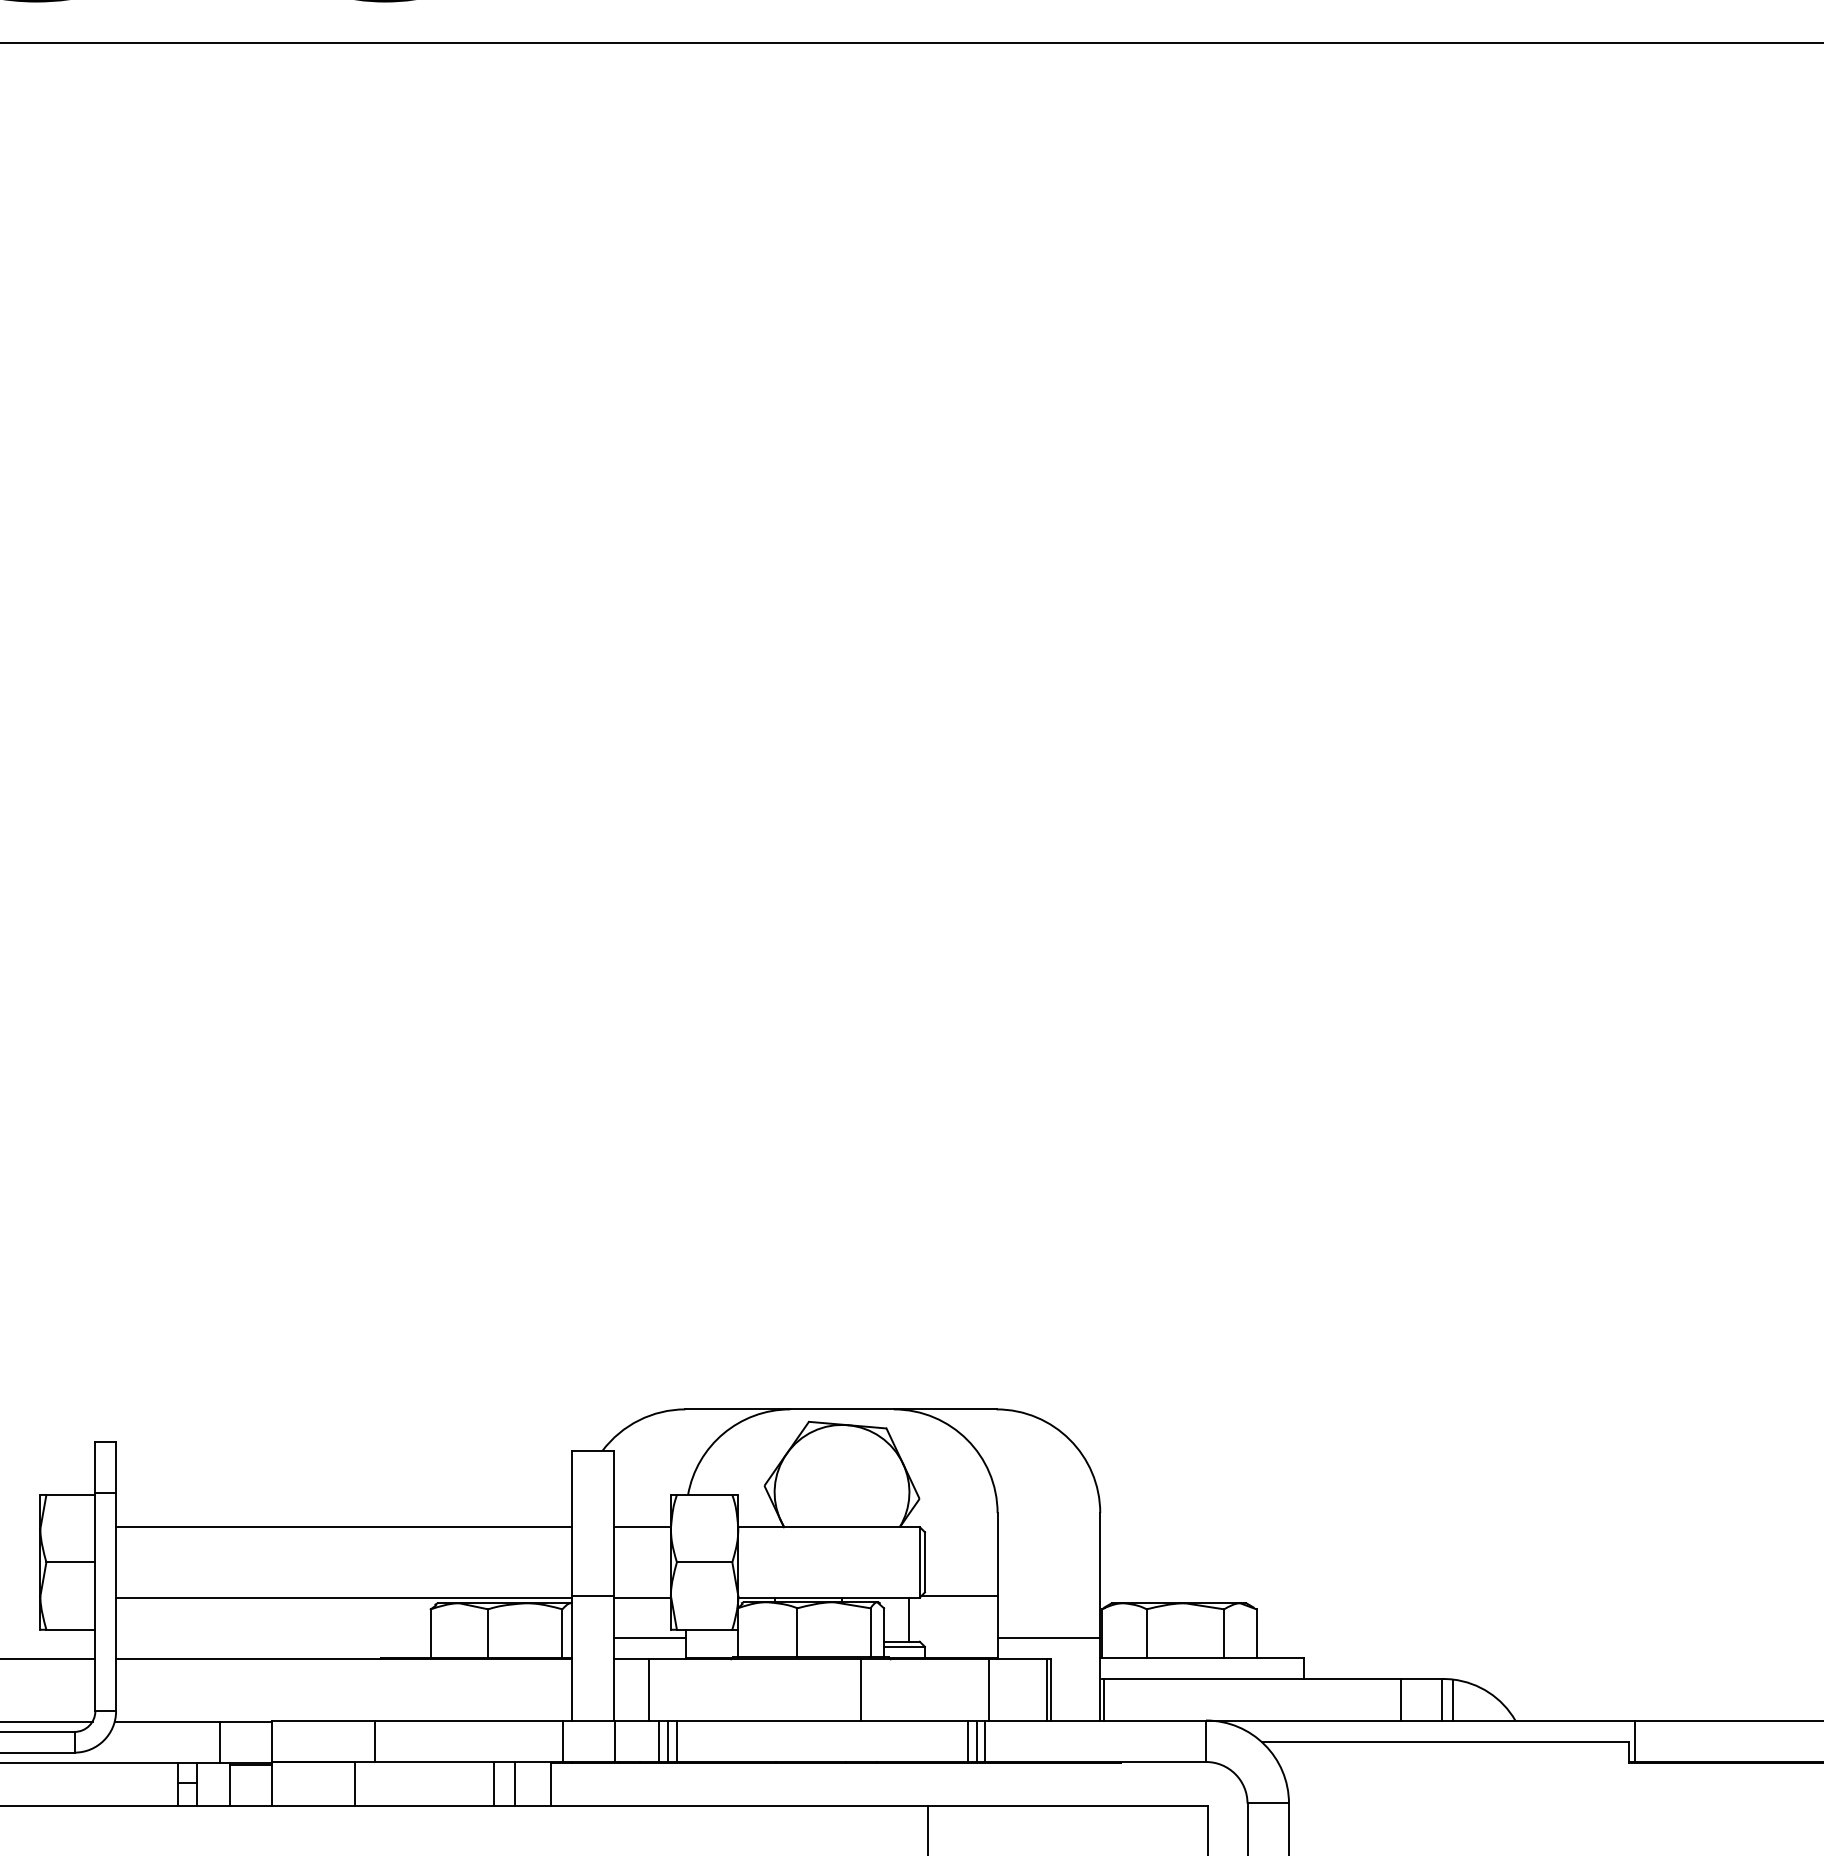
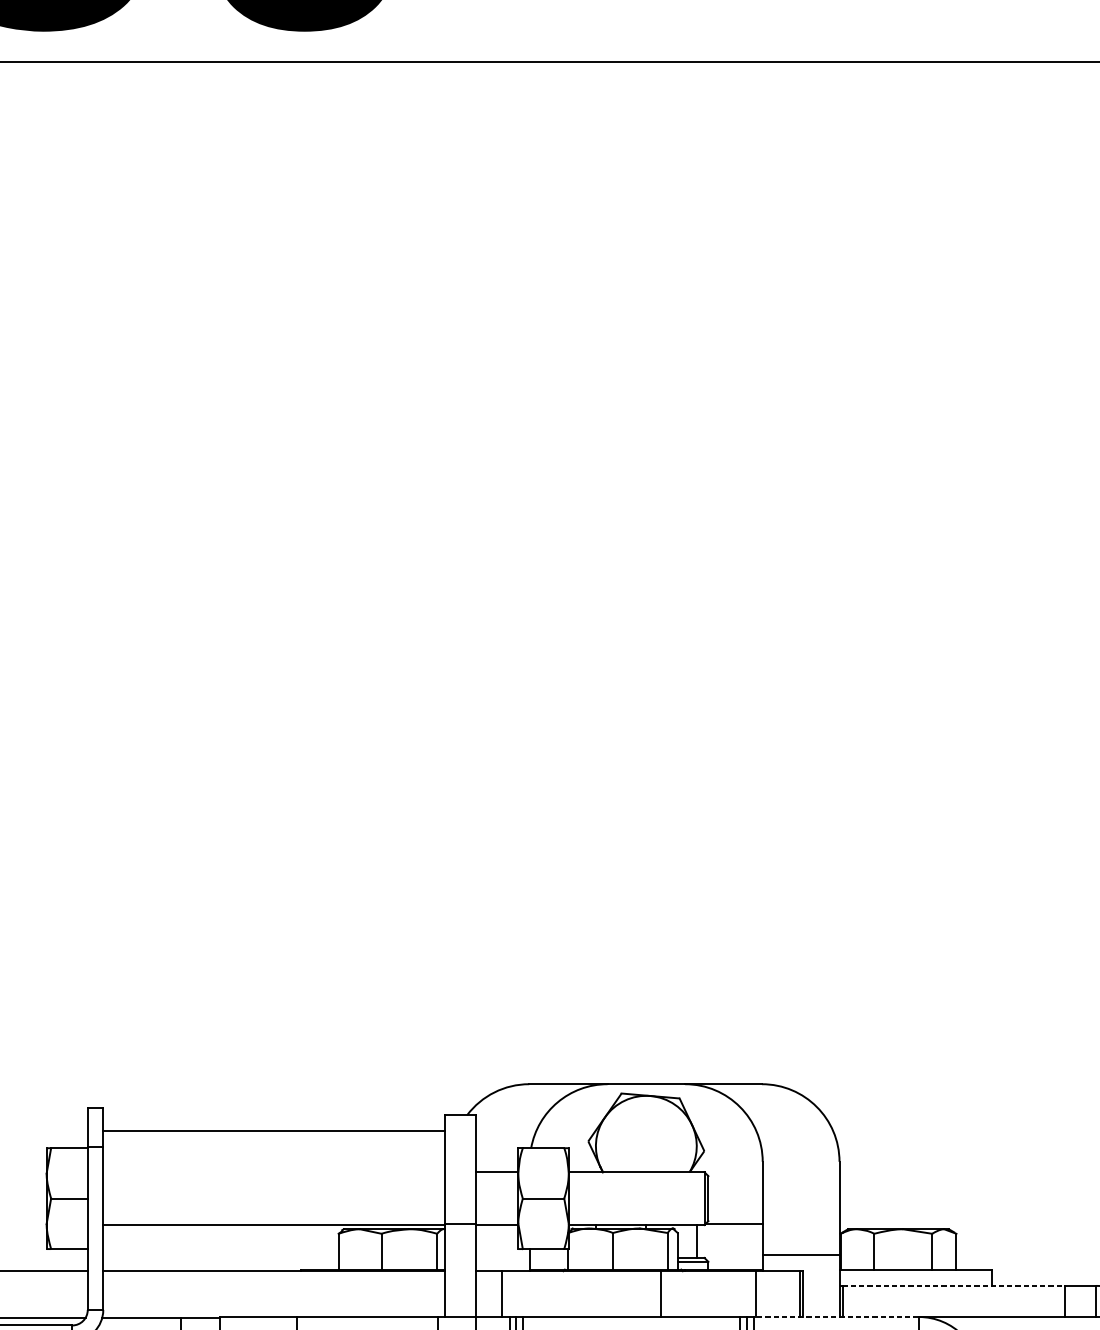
line: (344, 1527) -> (274, 1131), moved
line: (649, 1637) -> (502, 1254), removed
line: (1252, 1679) -> (953, 1286), solid -> dashed
line: (1095, 1720) -> (835, 1316), solid -> dashed

